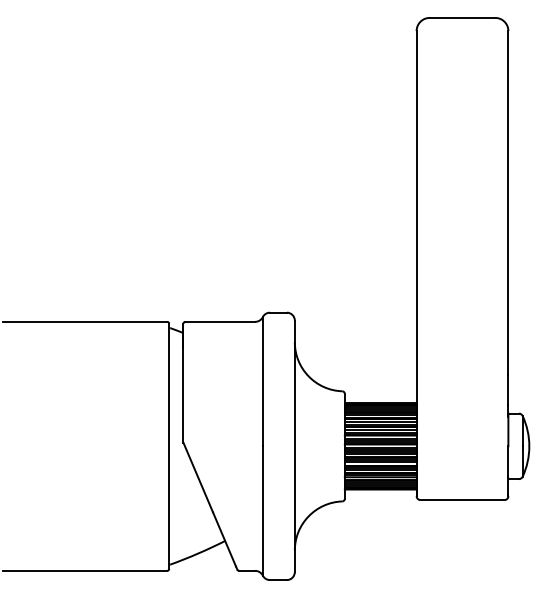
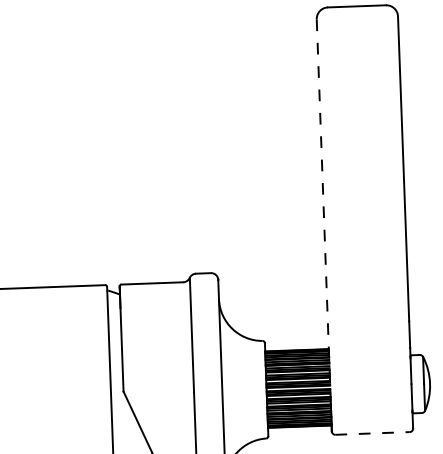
line: (416, 244) -> (323, 208), solid -> dashed
line: (462, 500) -> (372, 433), solid -> dashed

